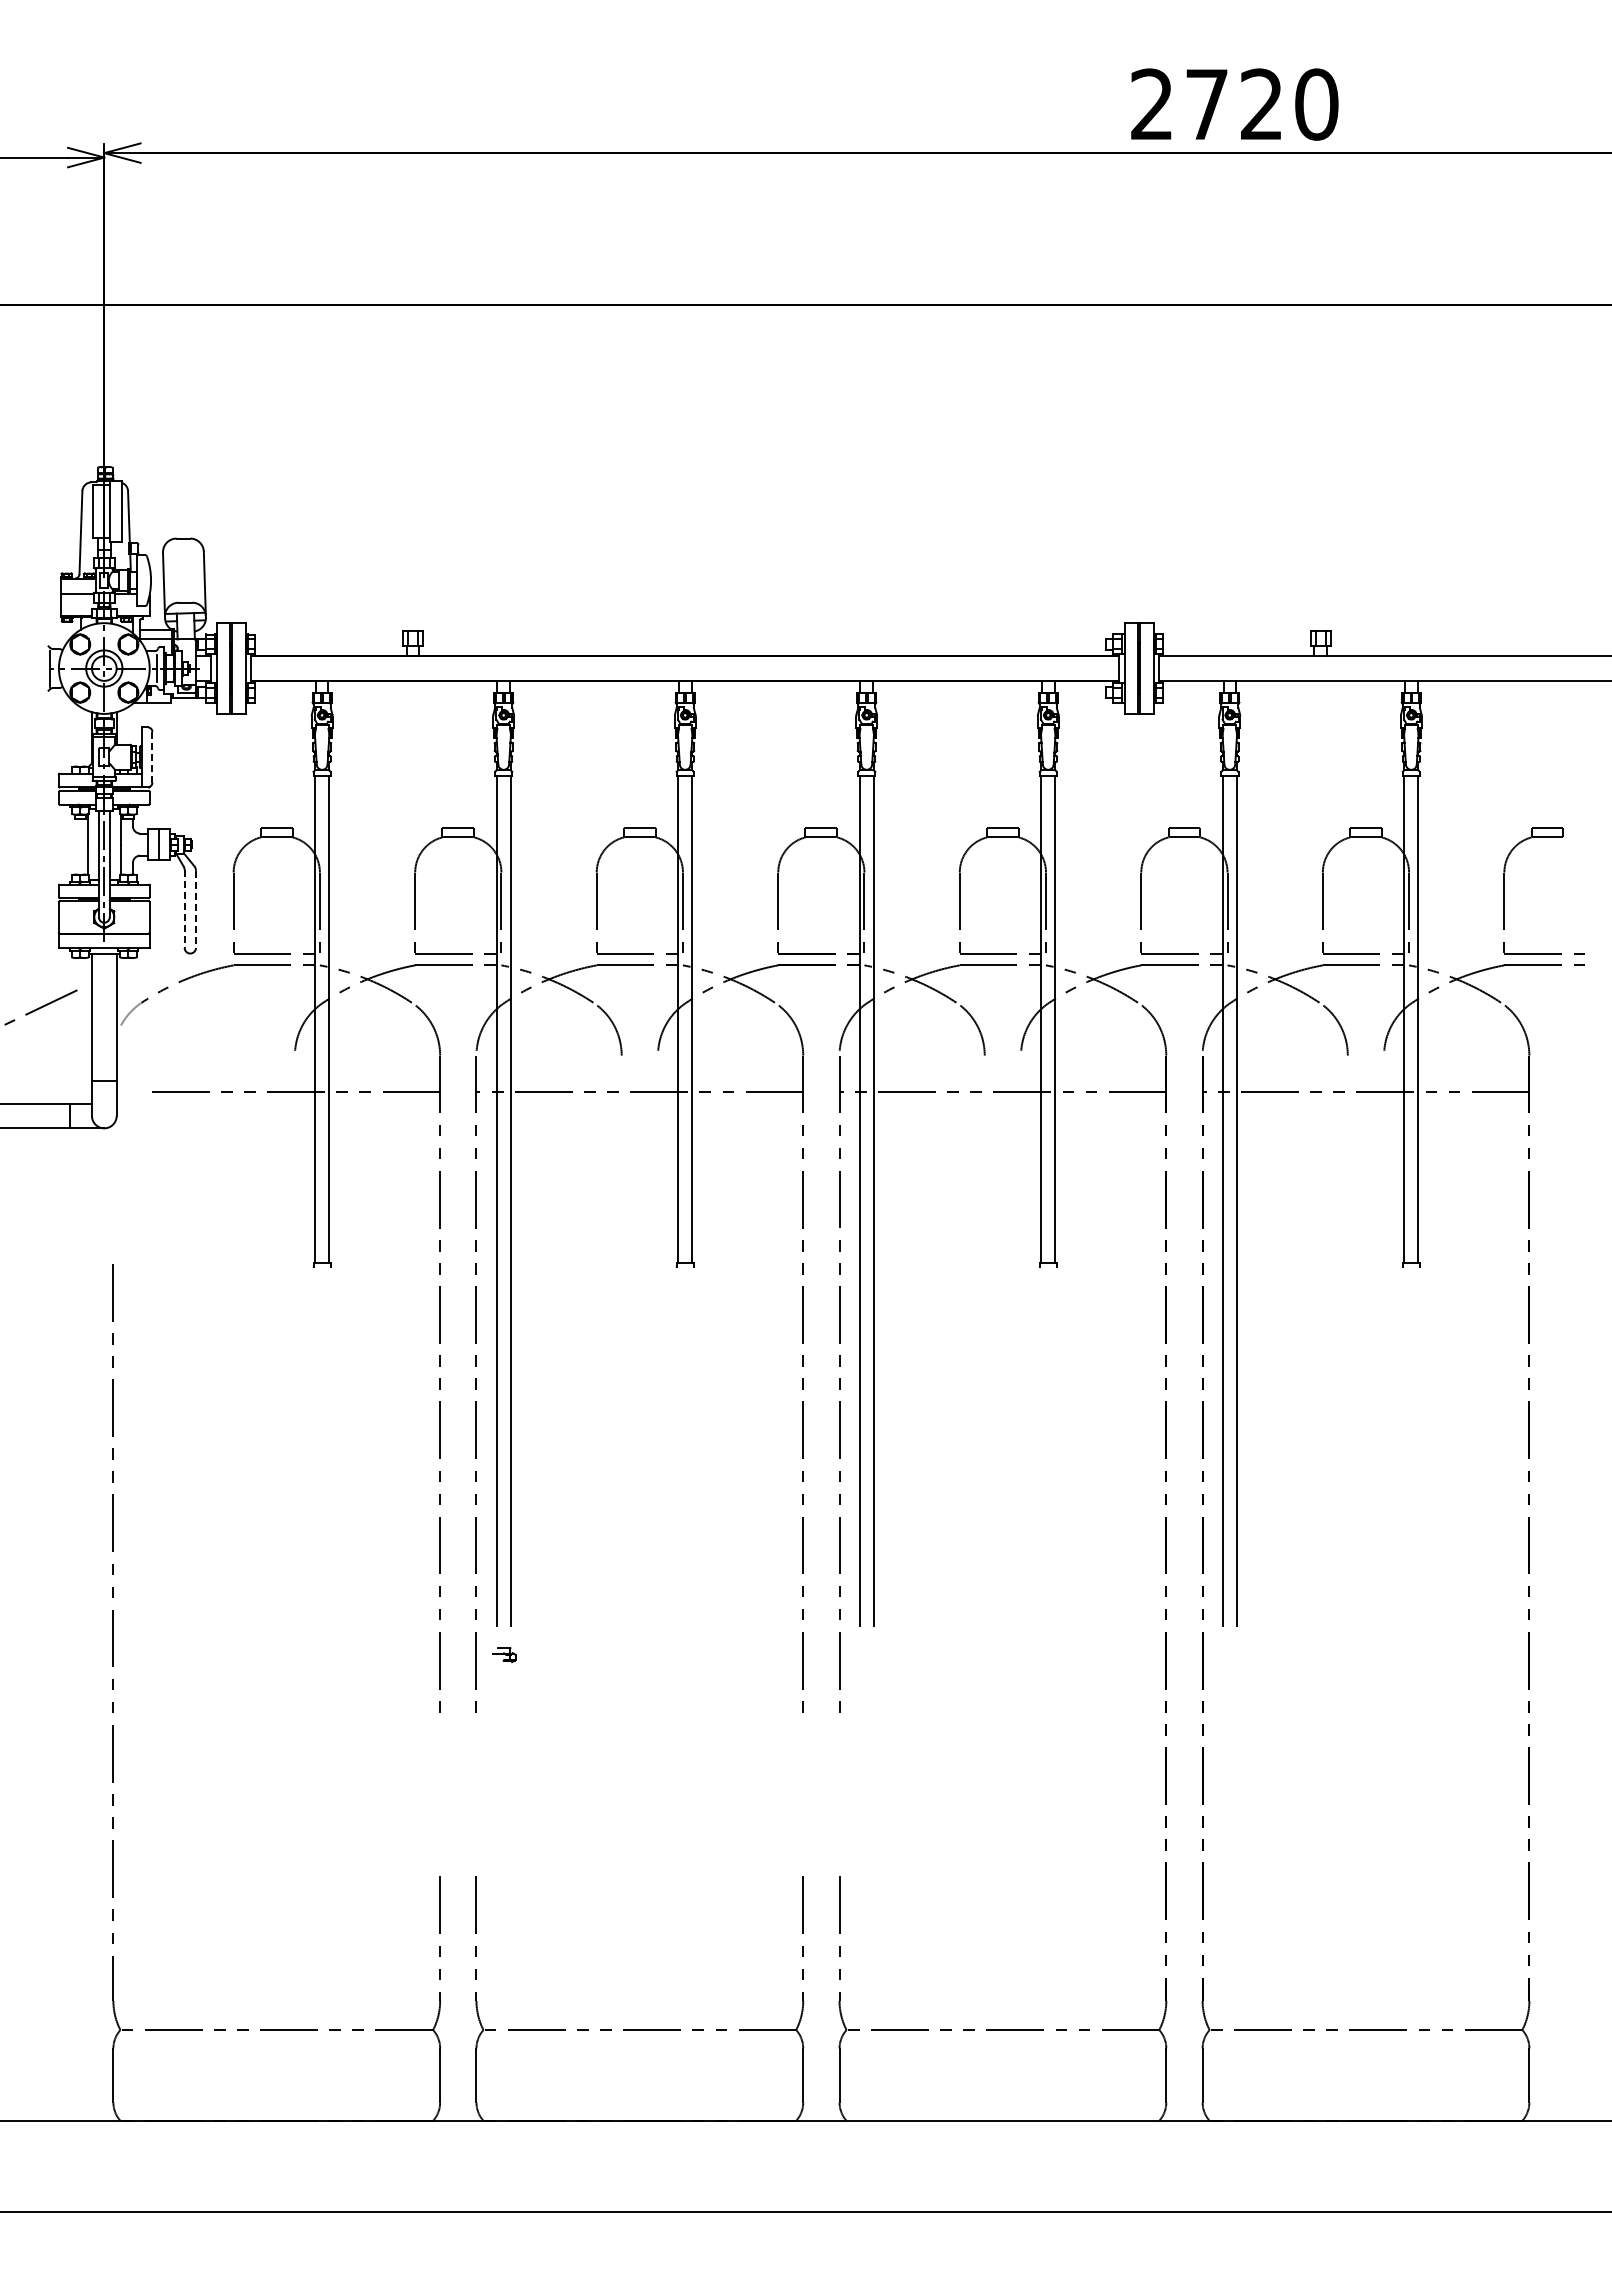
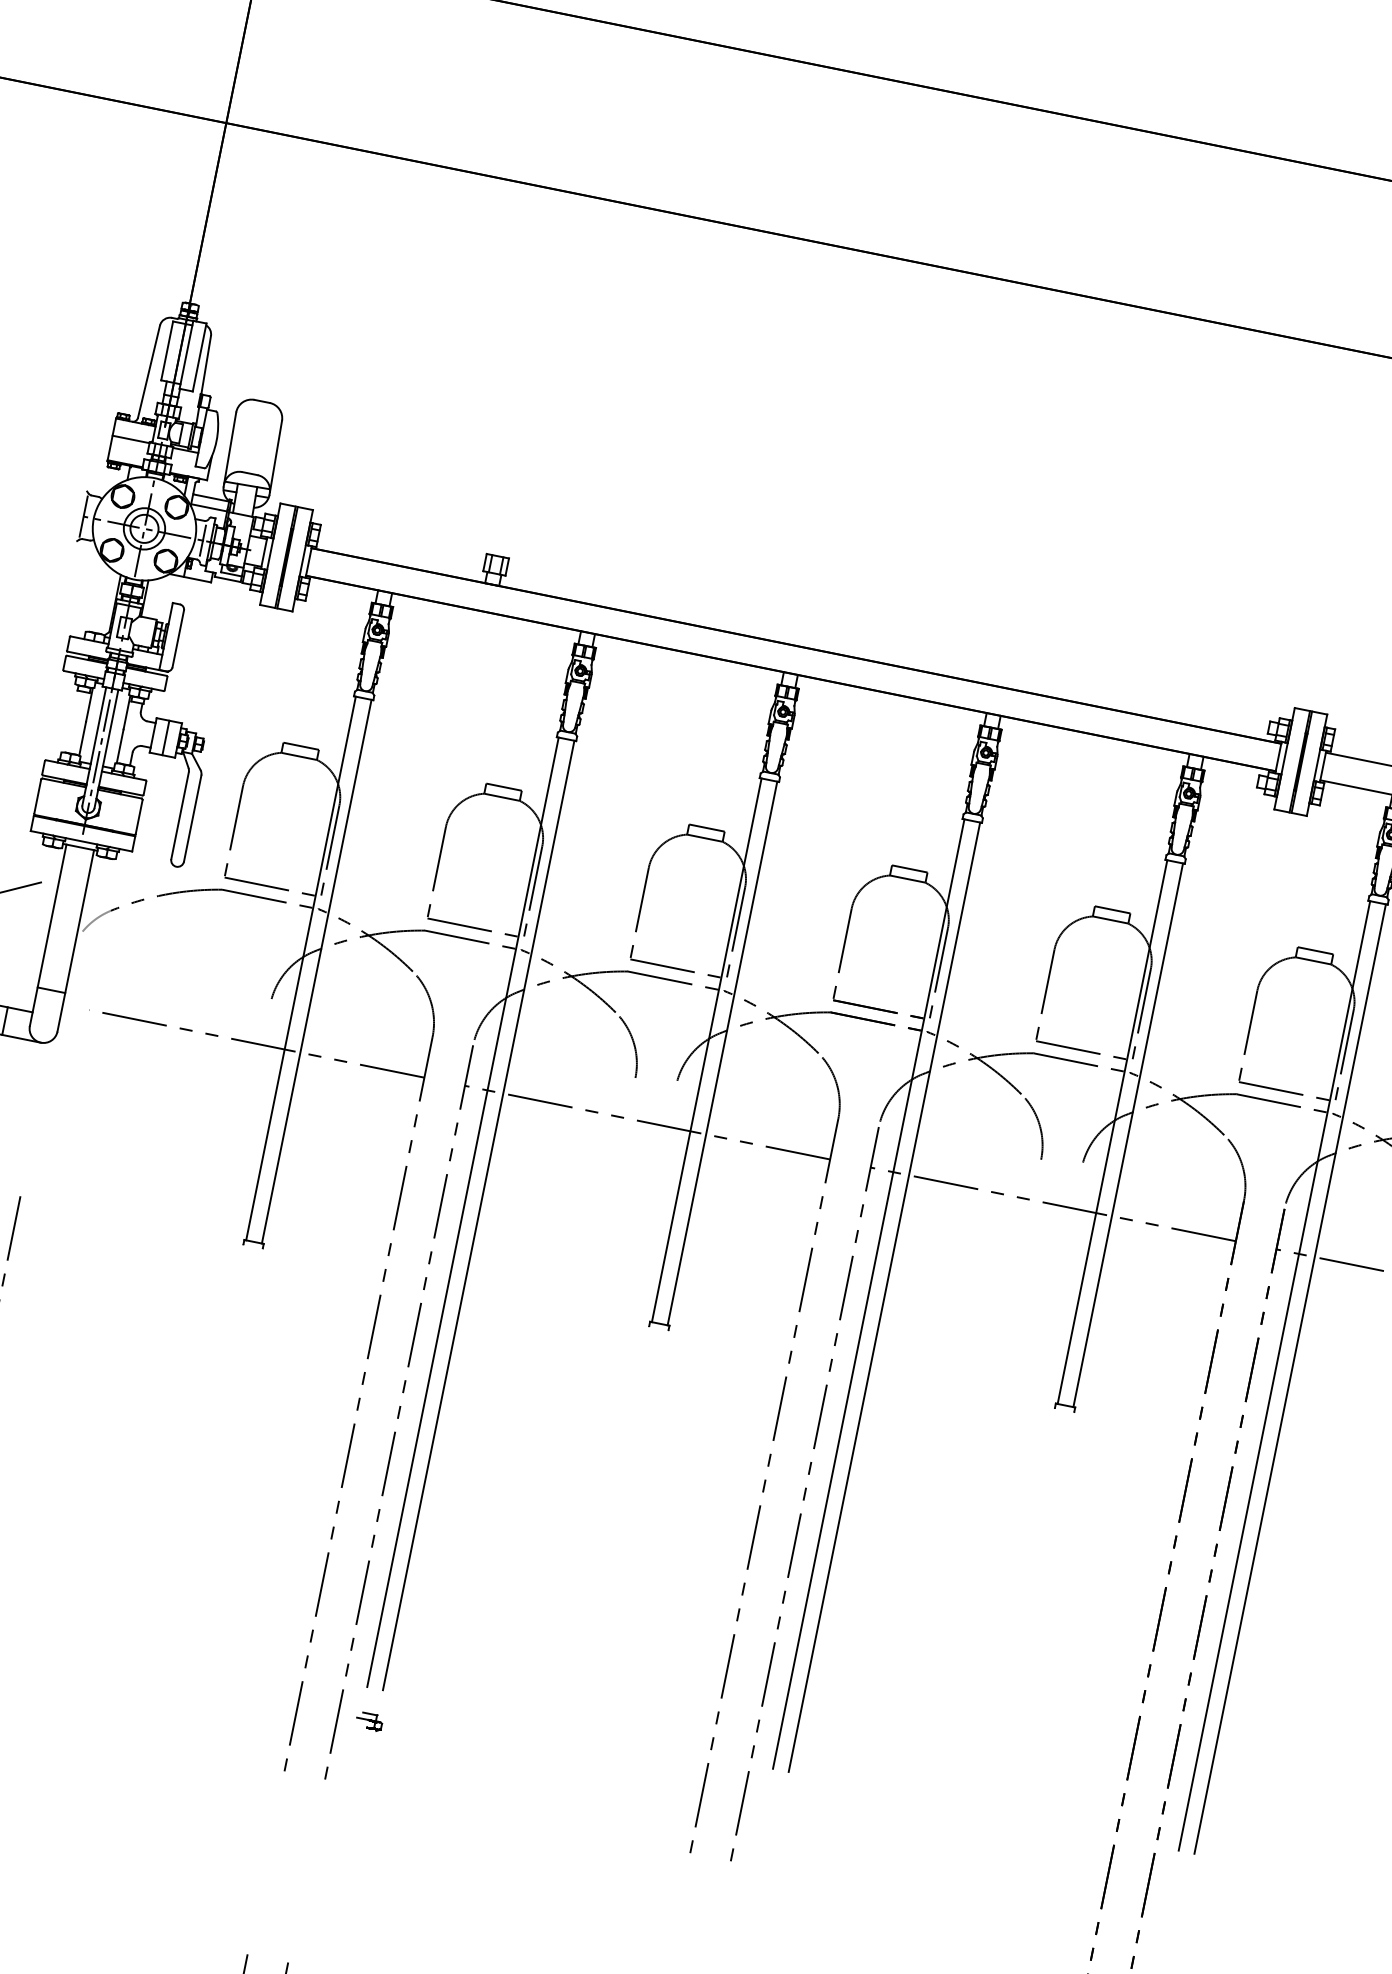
line: (152, 757) -> (178, 639), dashed -> solid
line: (184, 909) -> (179, 816), dashed -> solid
line: (196, 909) -> (193, 818), dashed -> solid

